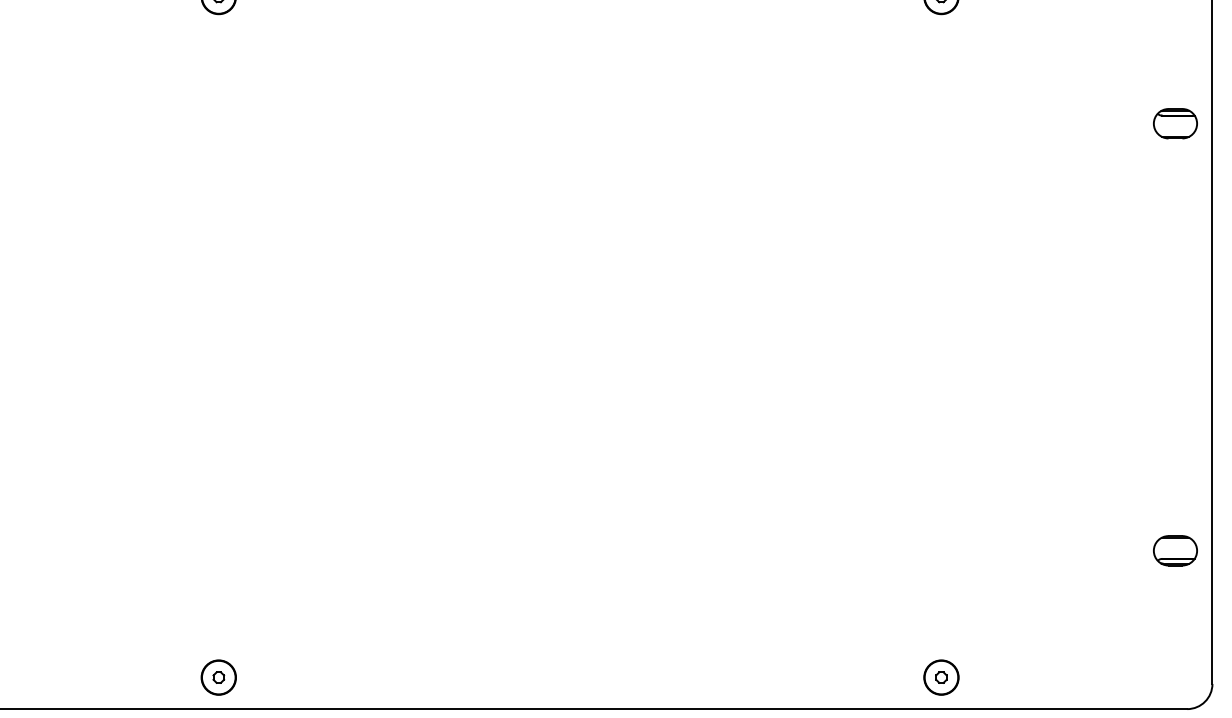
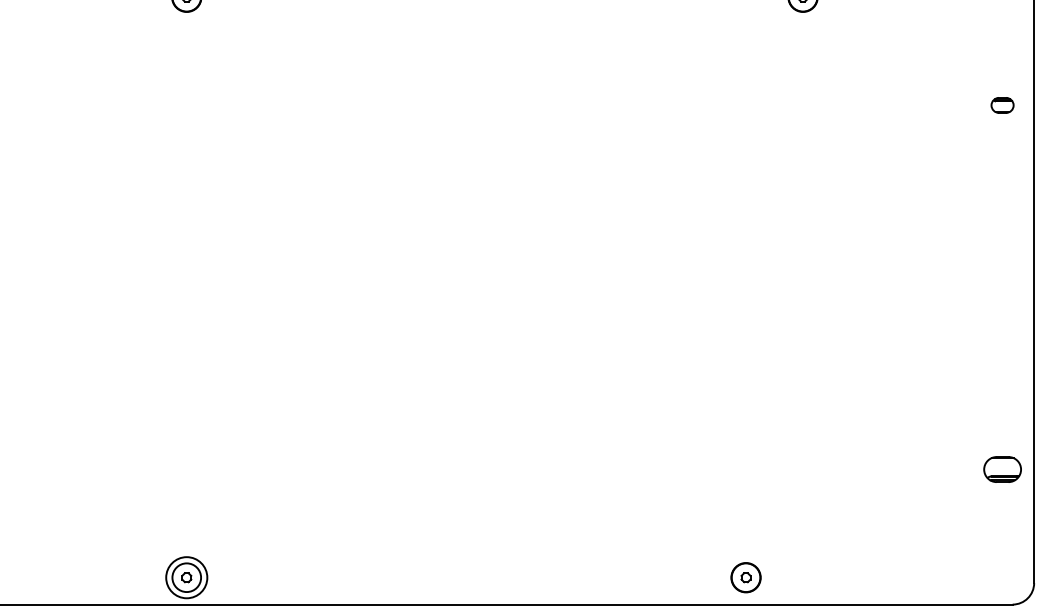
part: (1175, 123) -> (1002, 105), size x0.6
circle: (218, 677) -> (186, 577), size x1.4
part: (940, 677) -> (745, 577), moved

